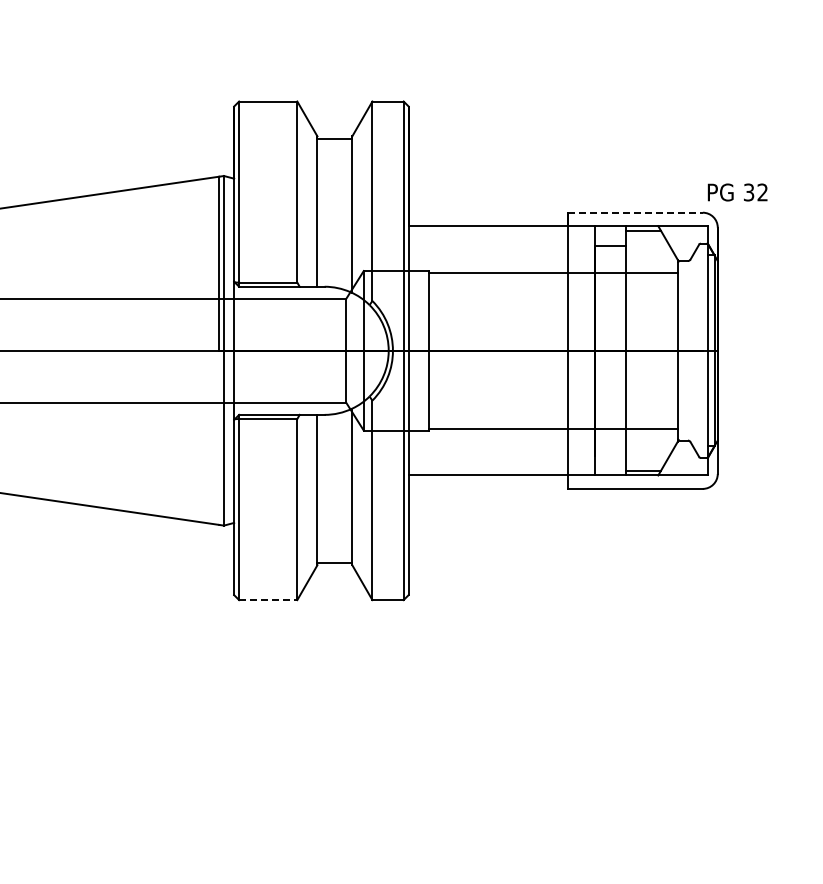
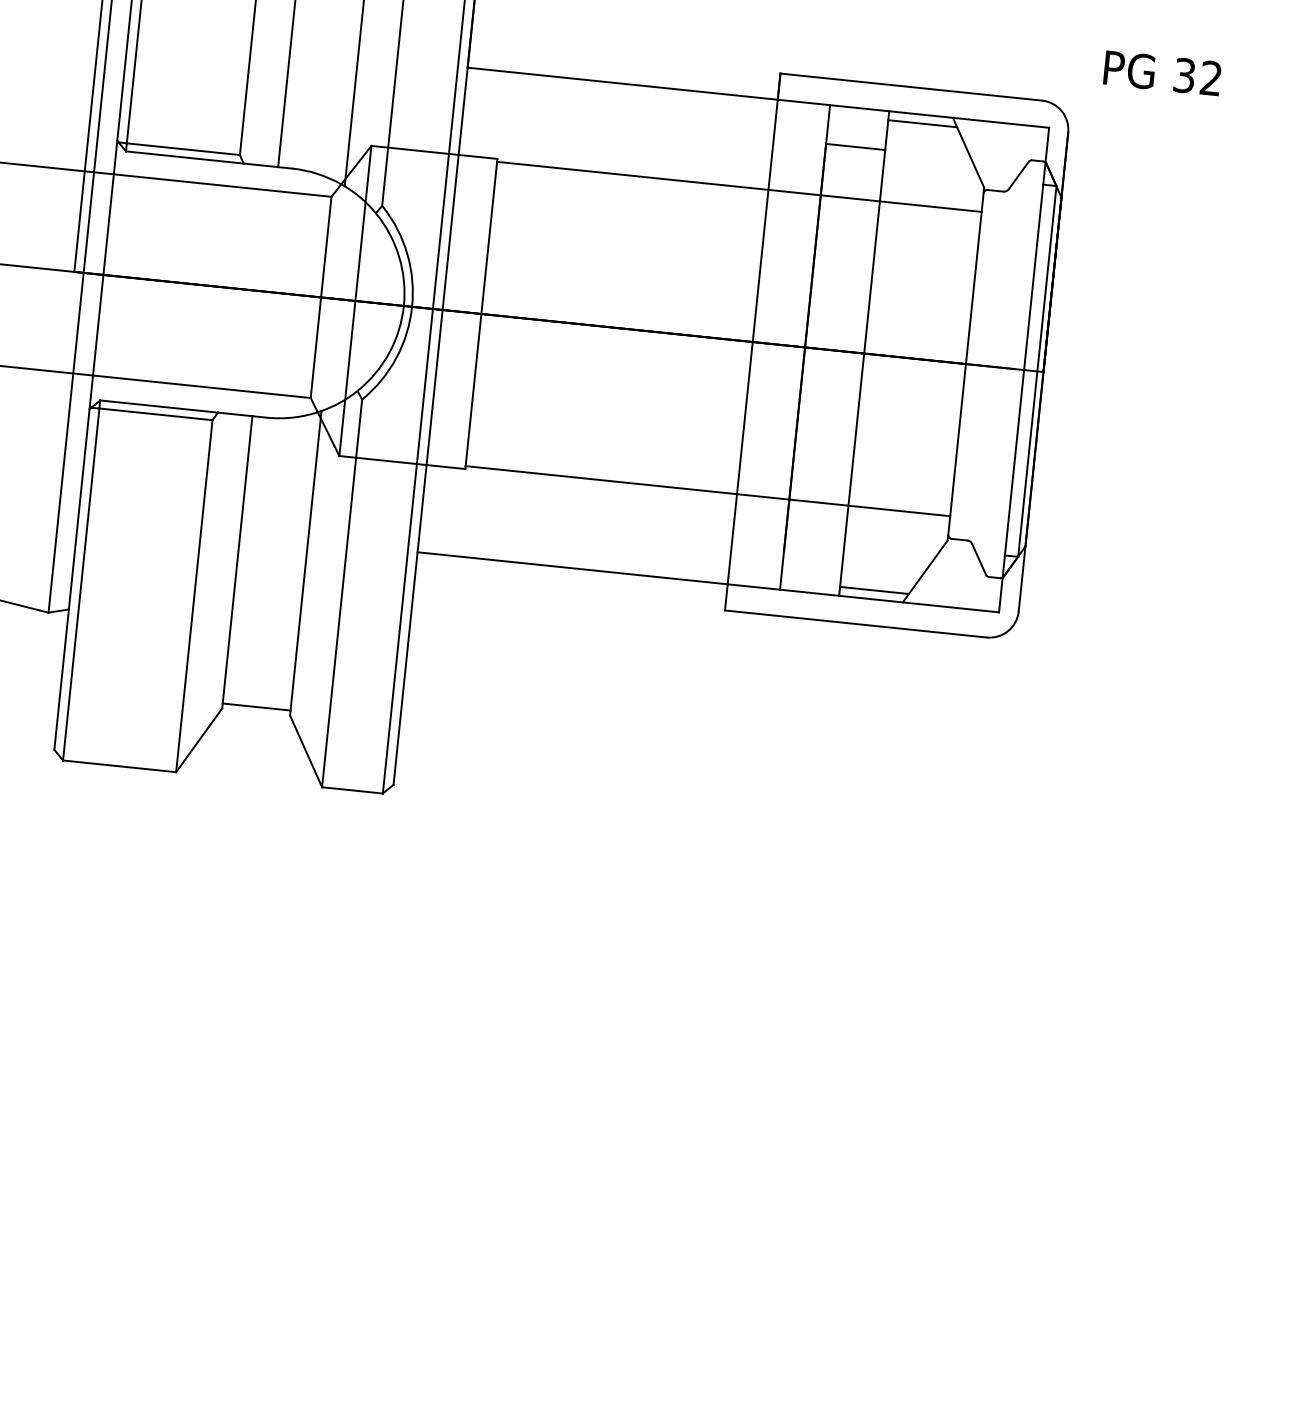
text: (737, 192) -> (1162, 73), moved
line: (636, 212) -> (913, 86), dashed -> solid
line: (268, 600) -> (120, 767), dashed -> solid

